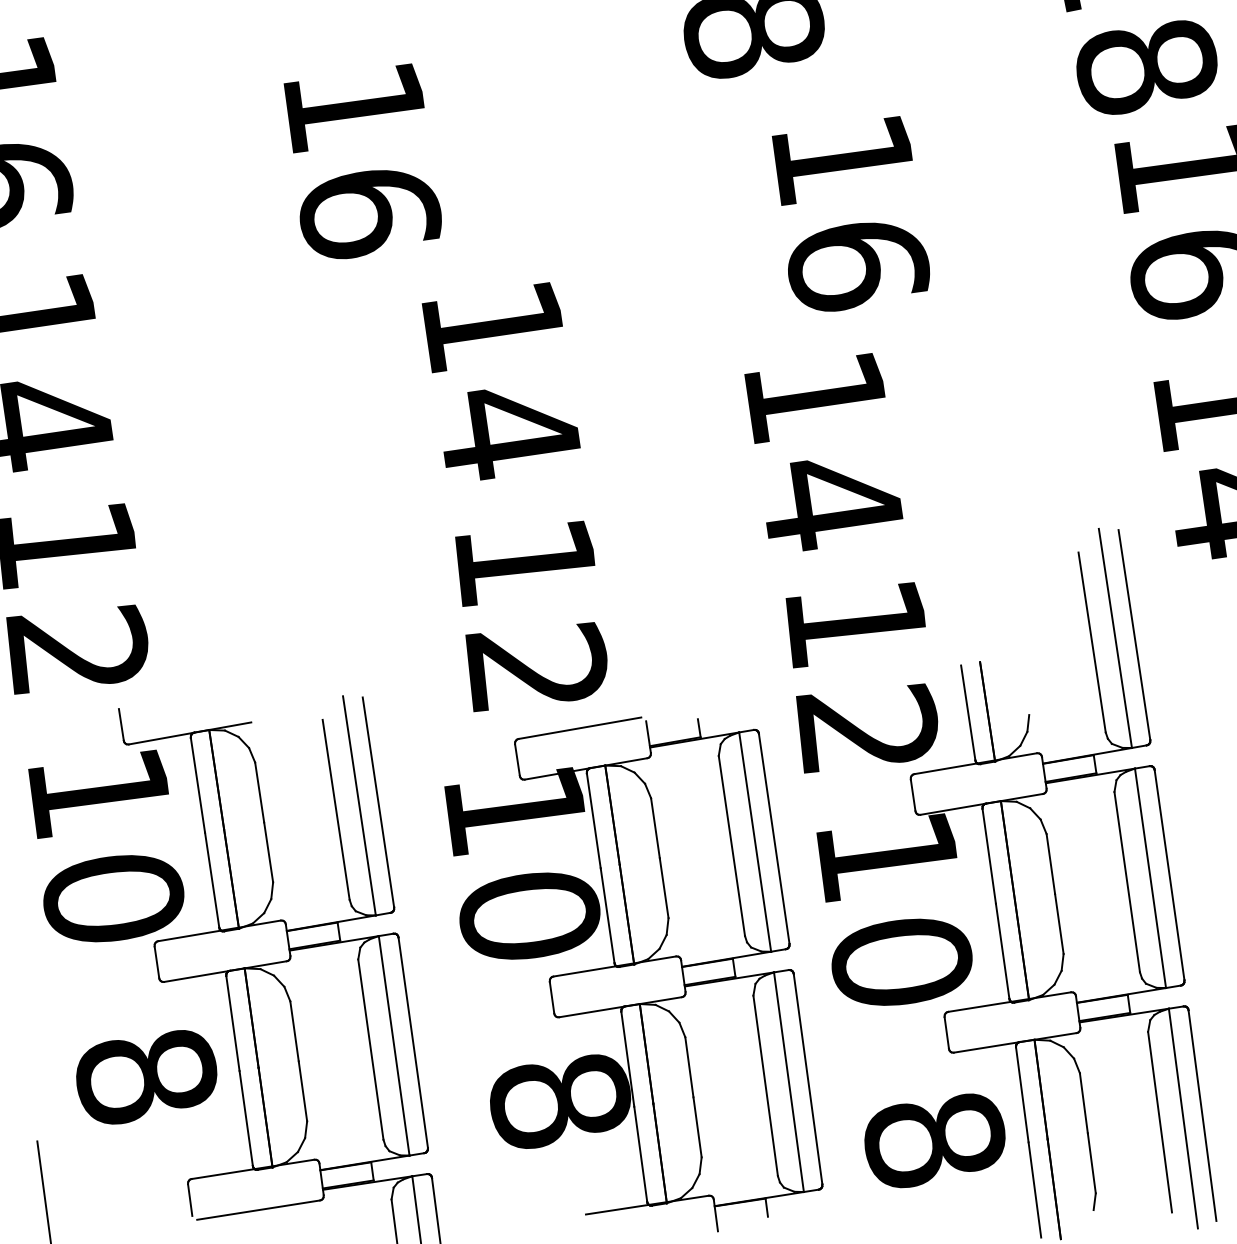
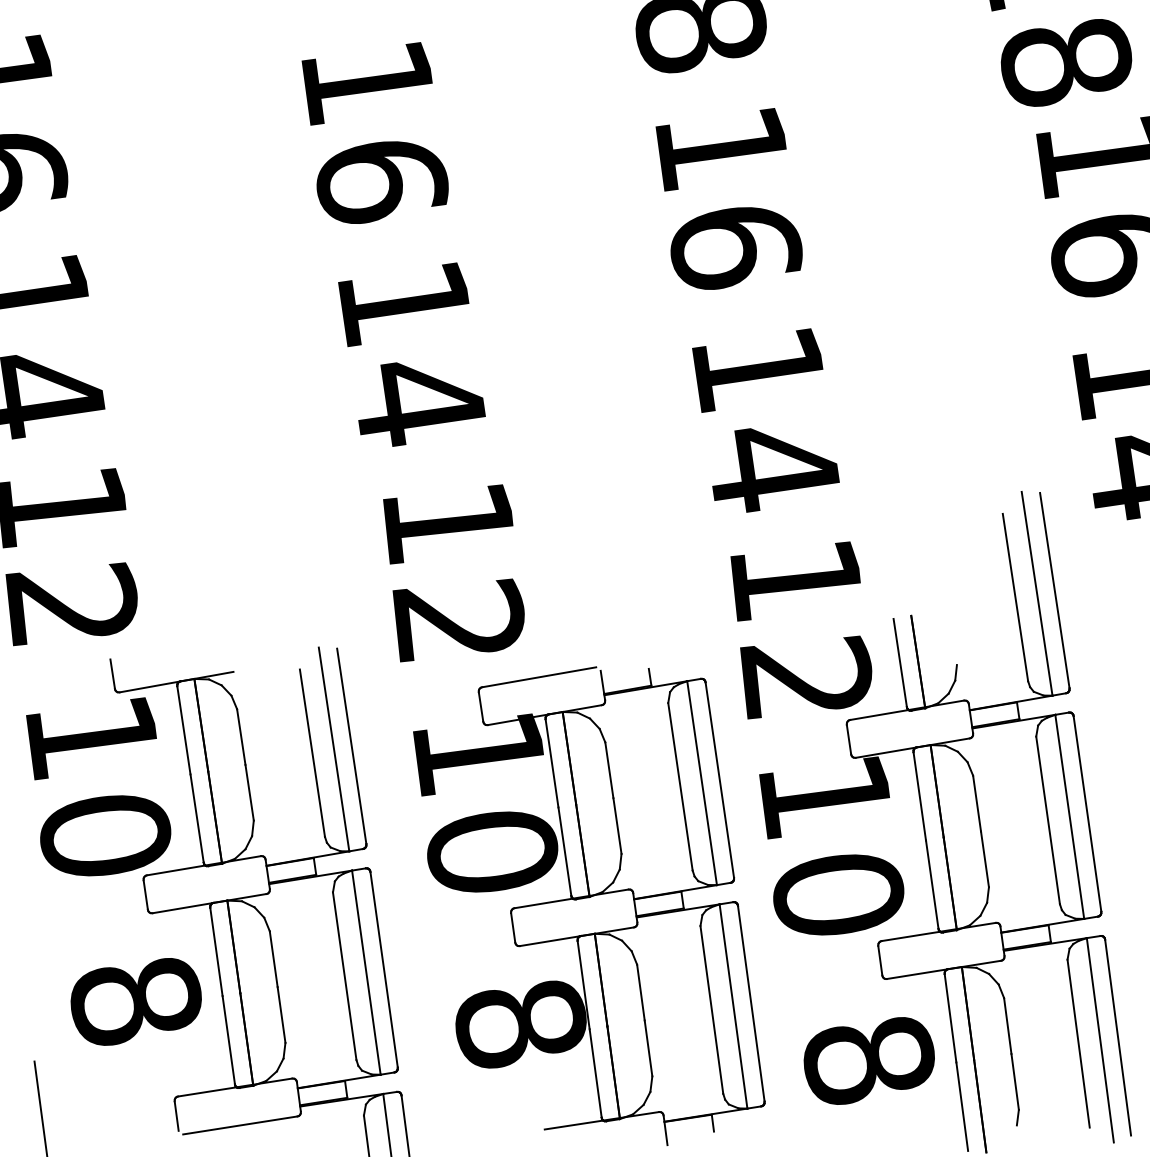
text: (362, 160) -> (374, 132), moved
text: (850, 213) -> (728, 198), moved
text: (500, 381) -> (411, 354), moved
text: (530, 616) -> (453, 573), moved

